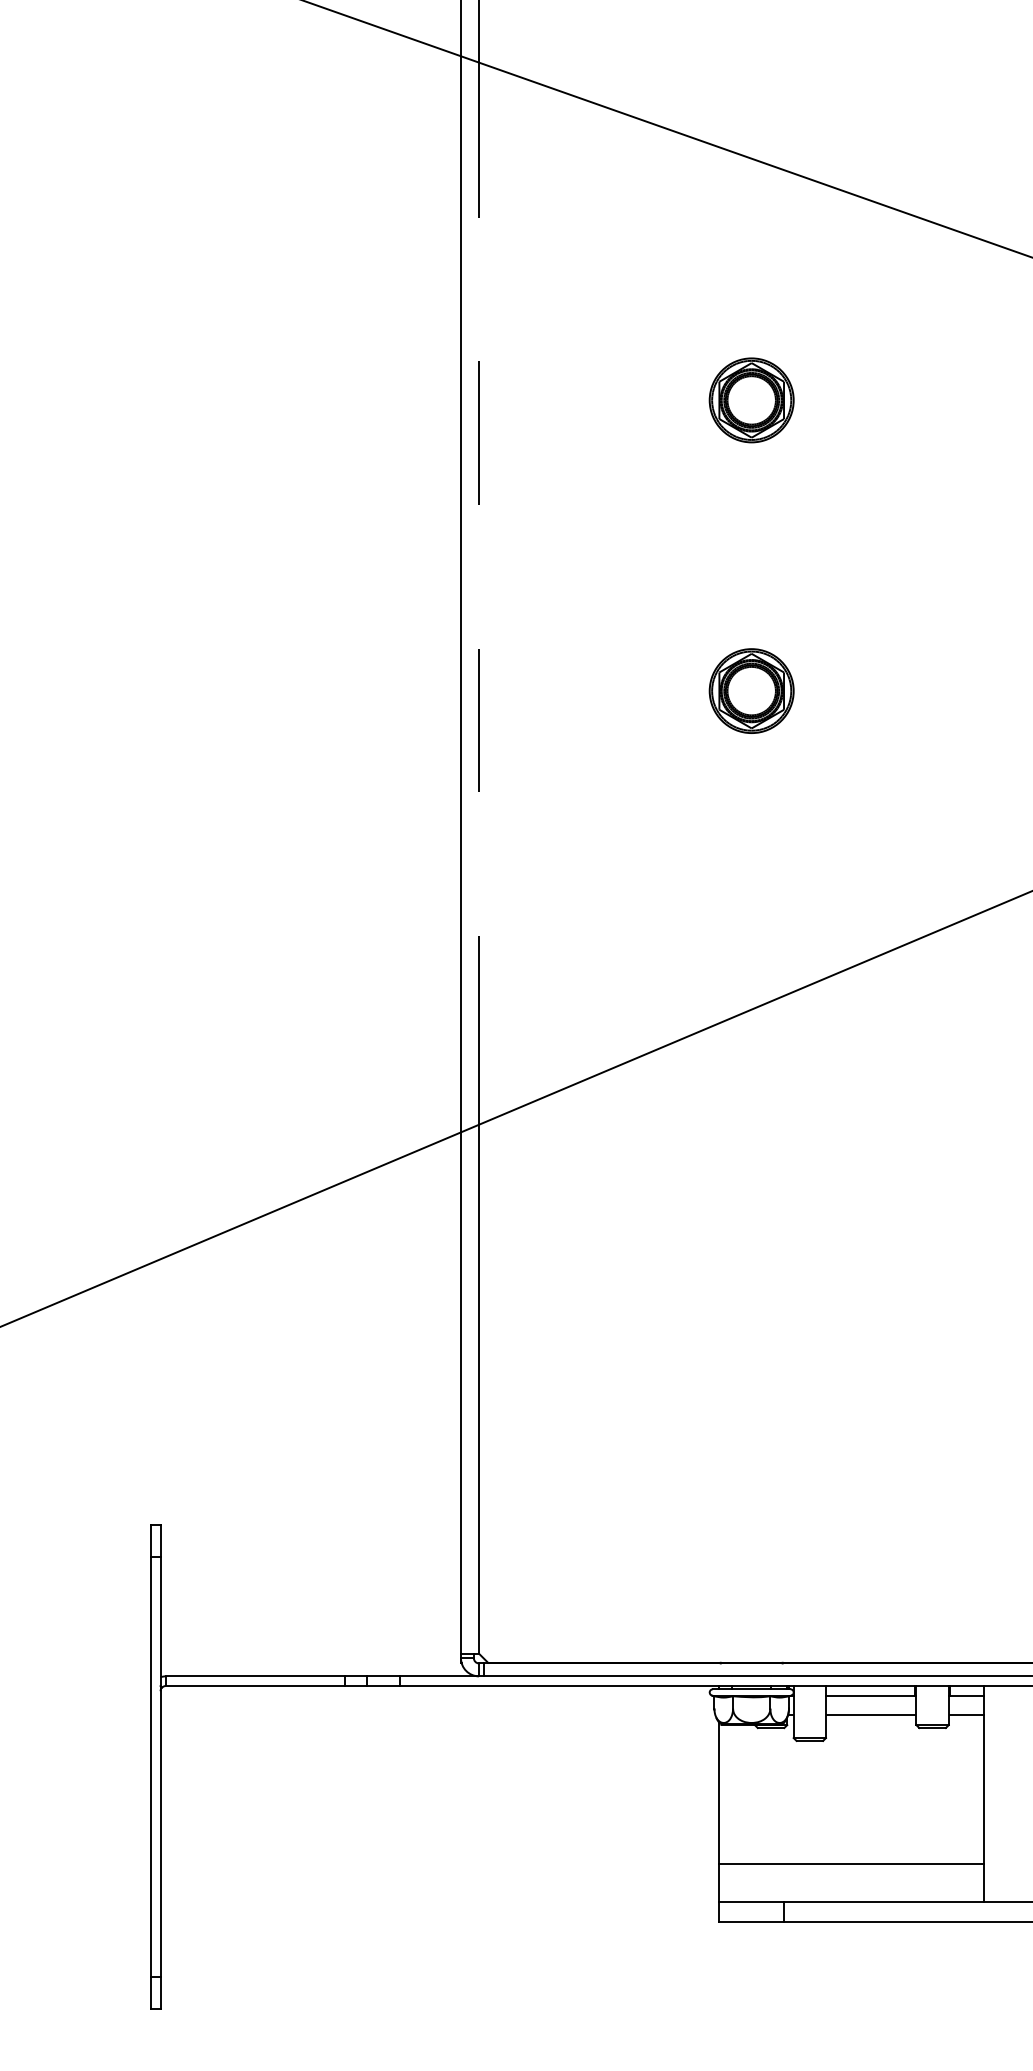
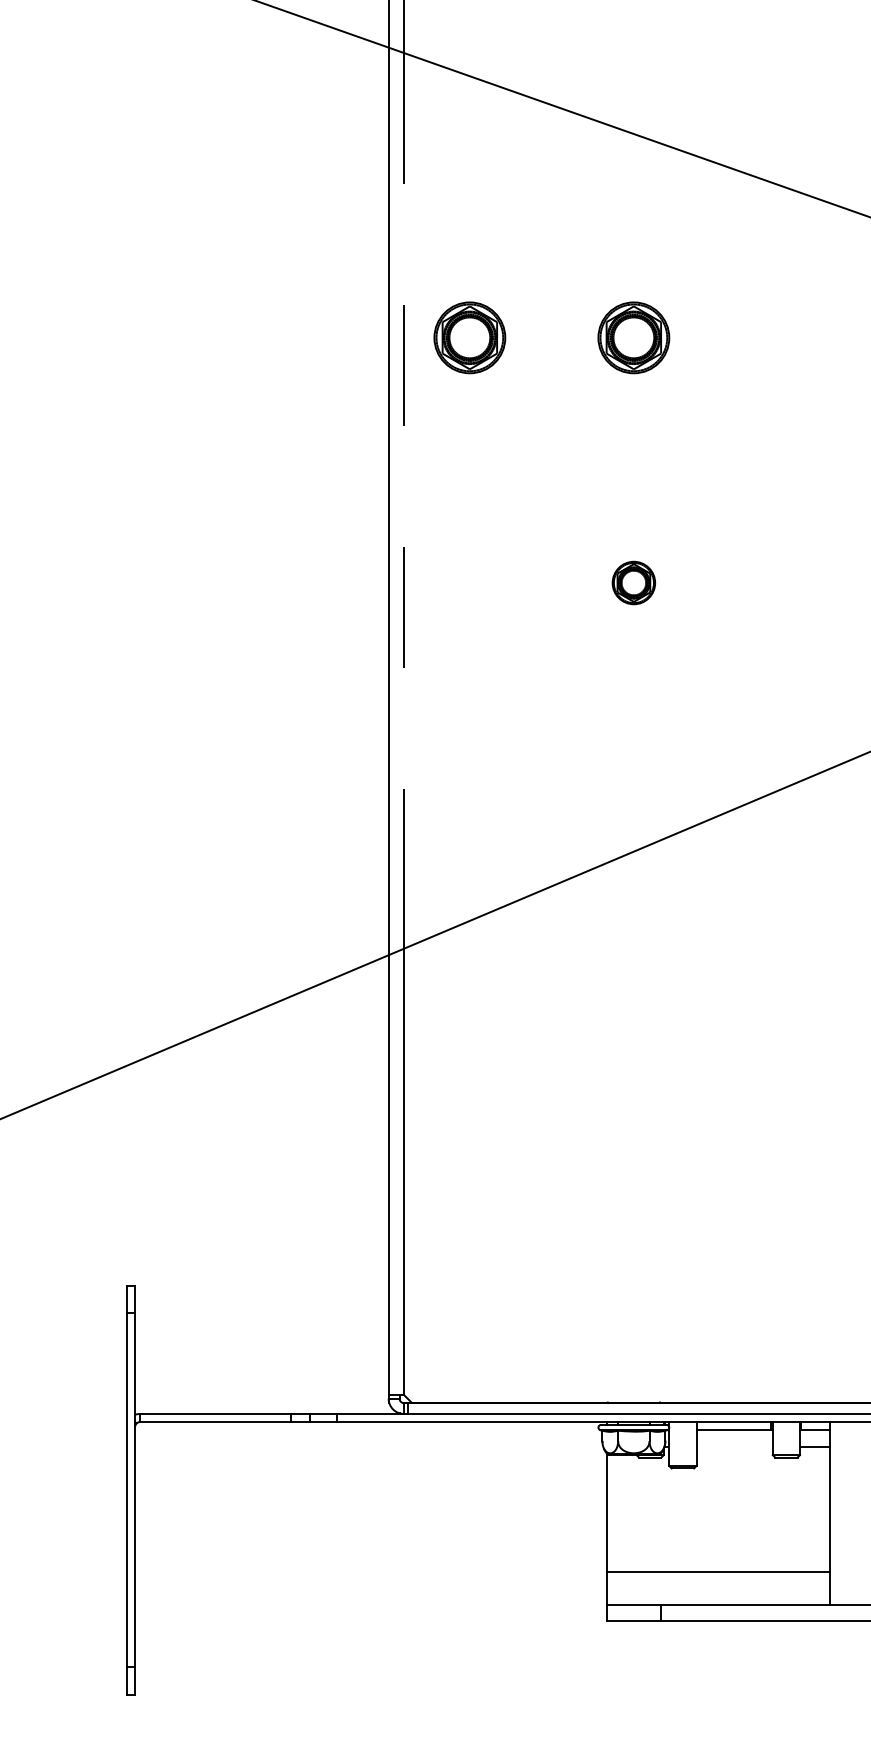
part: (556, 399) -> (469, 337), added
part: (751, 690) -> (633, 582), size x0.6
line: (871, 1714) -> (734, 1446), removed

